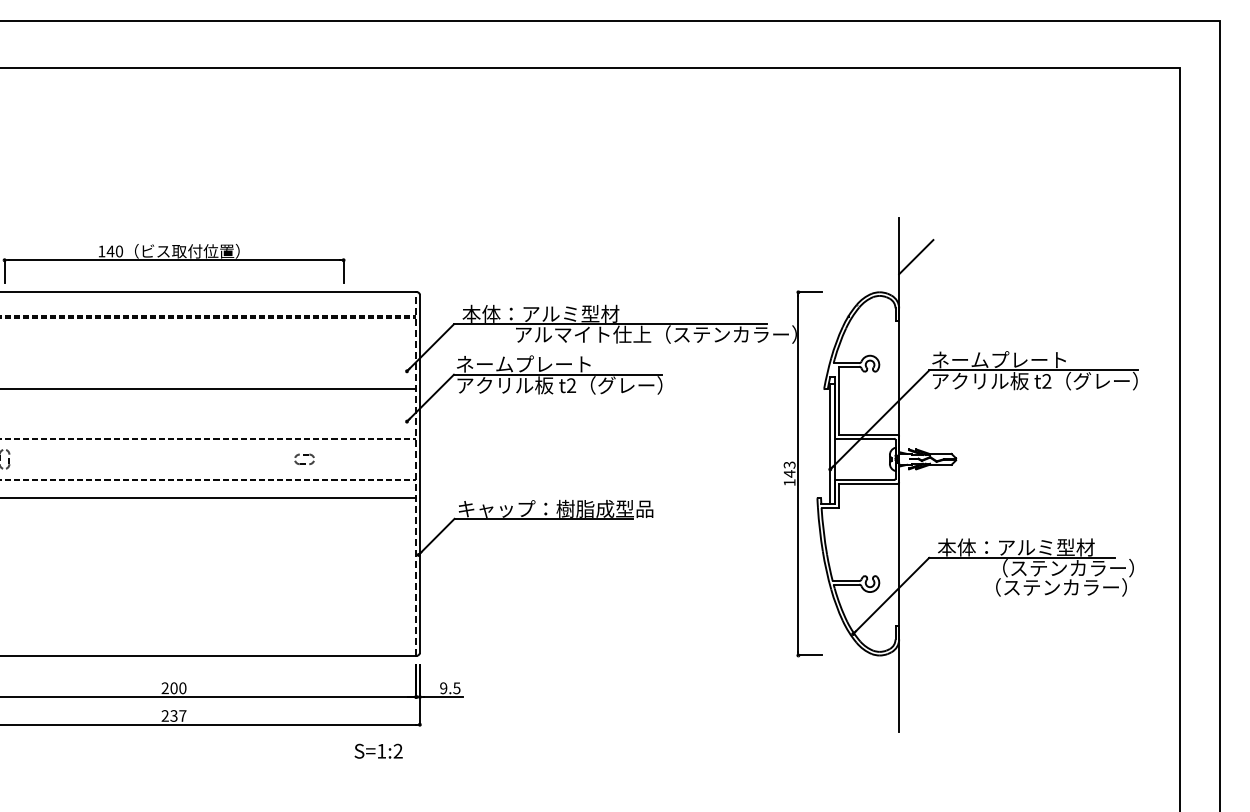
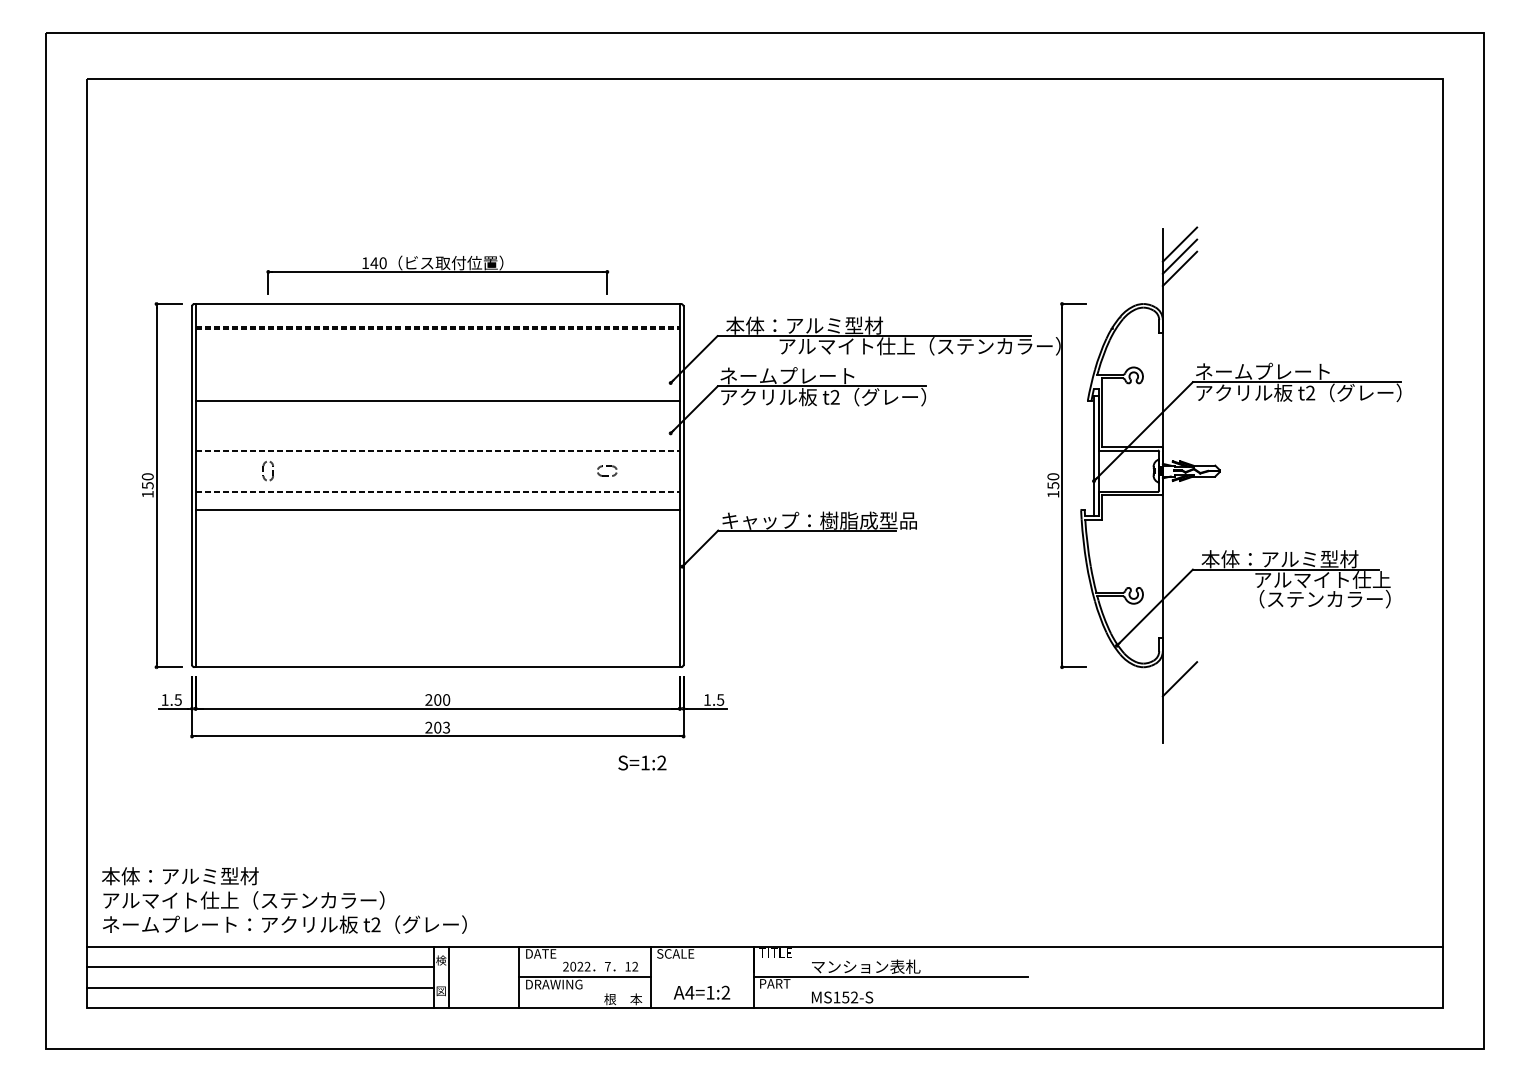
line: (915, 232) -> (1179, 244), added
line: (915, 244) -> (1179, 256), added
part: (304, 458) -> (607, 470), moved
text: (789, 469) -> (1053, 481), 143 -> 150
line: (415, 473) -> (679, 485), dashed -> solid
text: (1062, 567) -> (1326, 579), （ステンカラー） -> アルマイト仕上
line: (915, 667) -> (1179, 679), added
text: (442, 687) -> (706, 699), 9.5 -> 1.5
text: (178, 715) -> (442, 727), 237 -> 203

